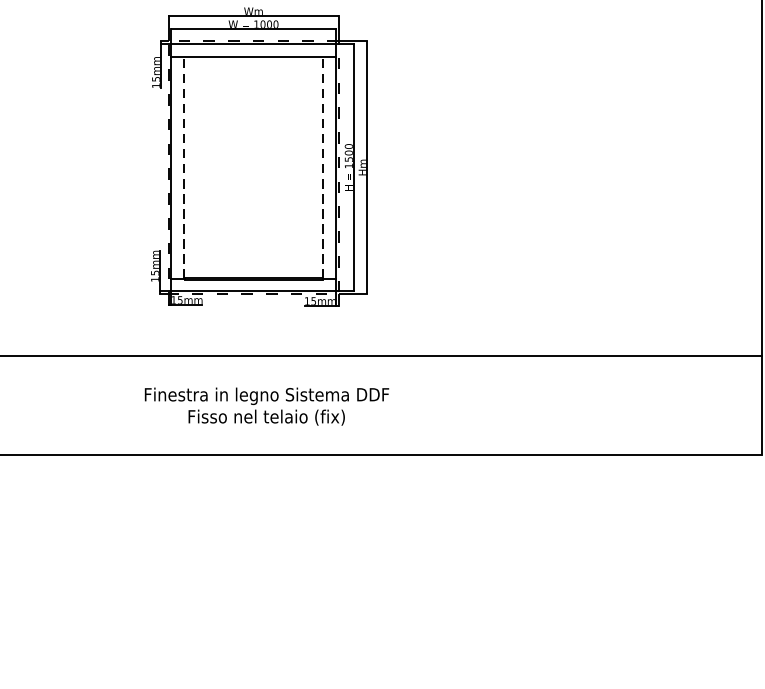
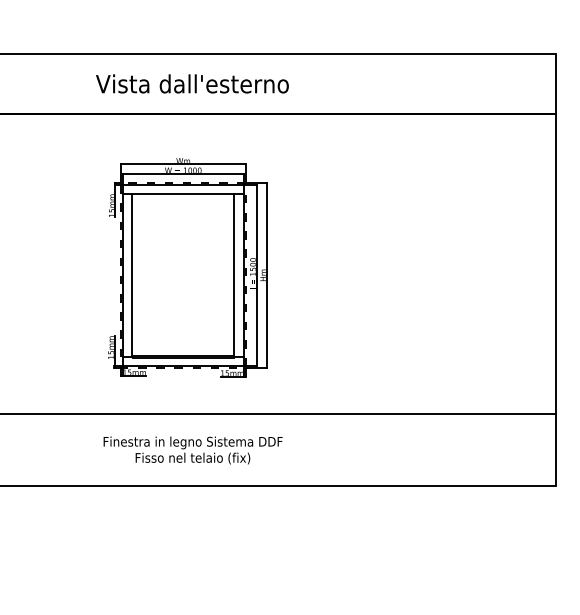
line: (184, 166) -> (132, 274), dashed -> solid
line: (323, 166) -> (234, 274), dashed -> solid

